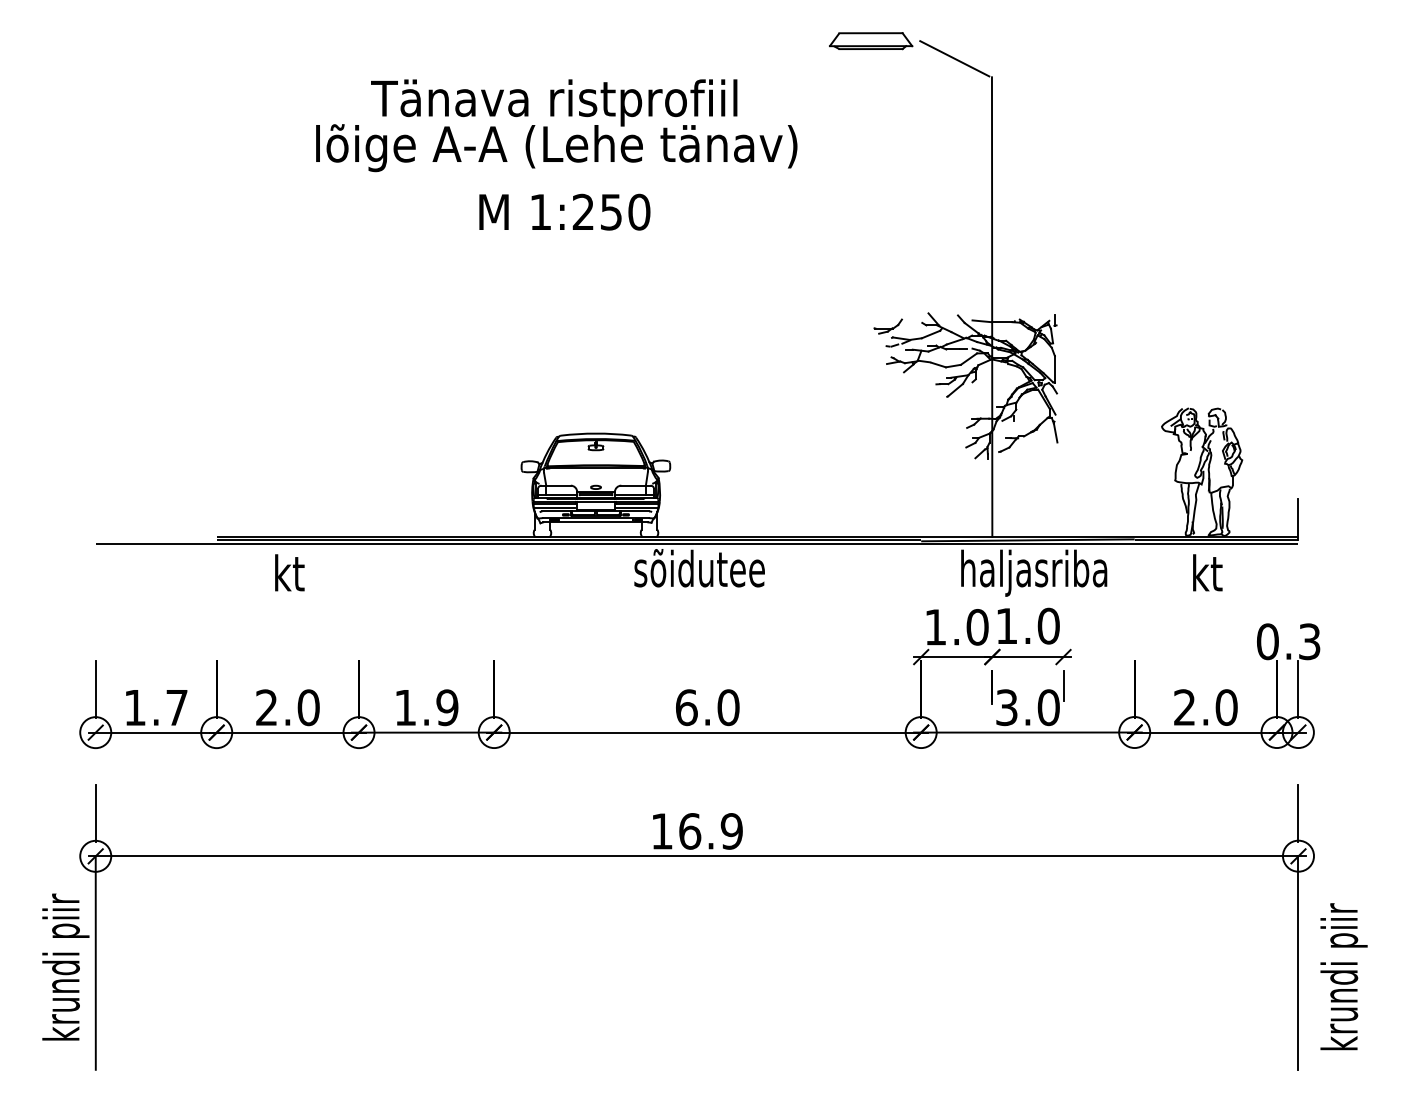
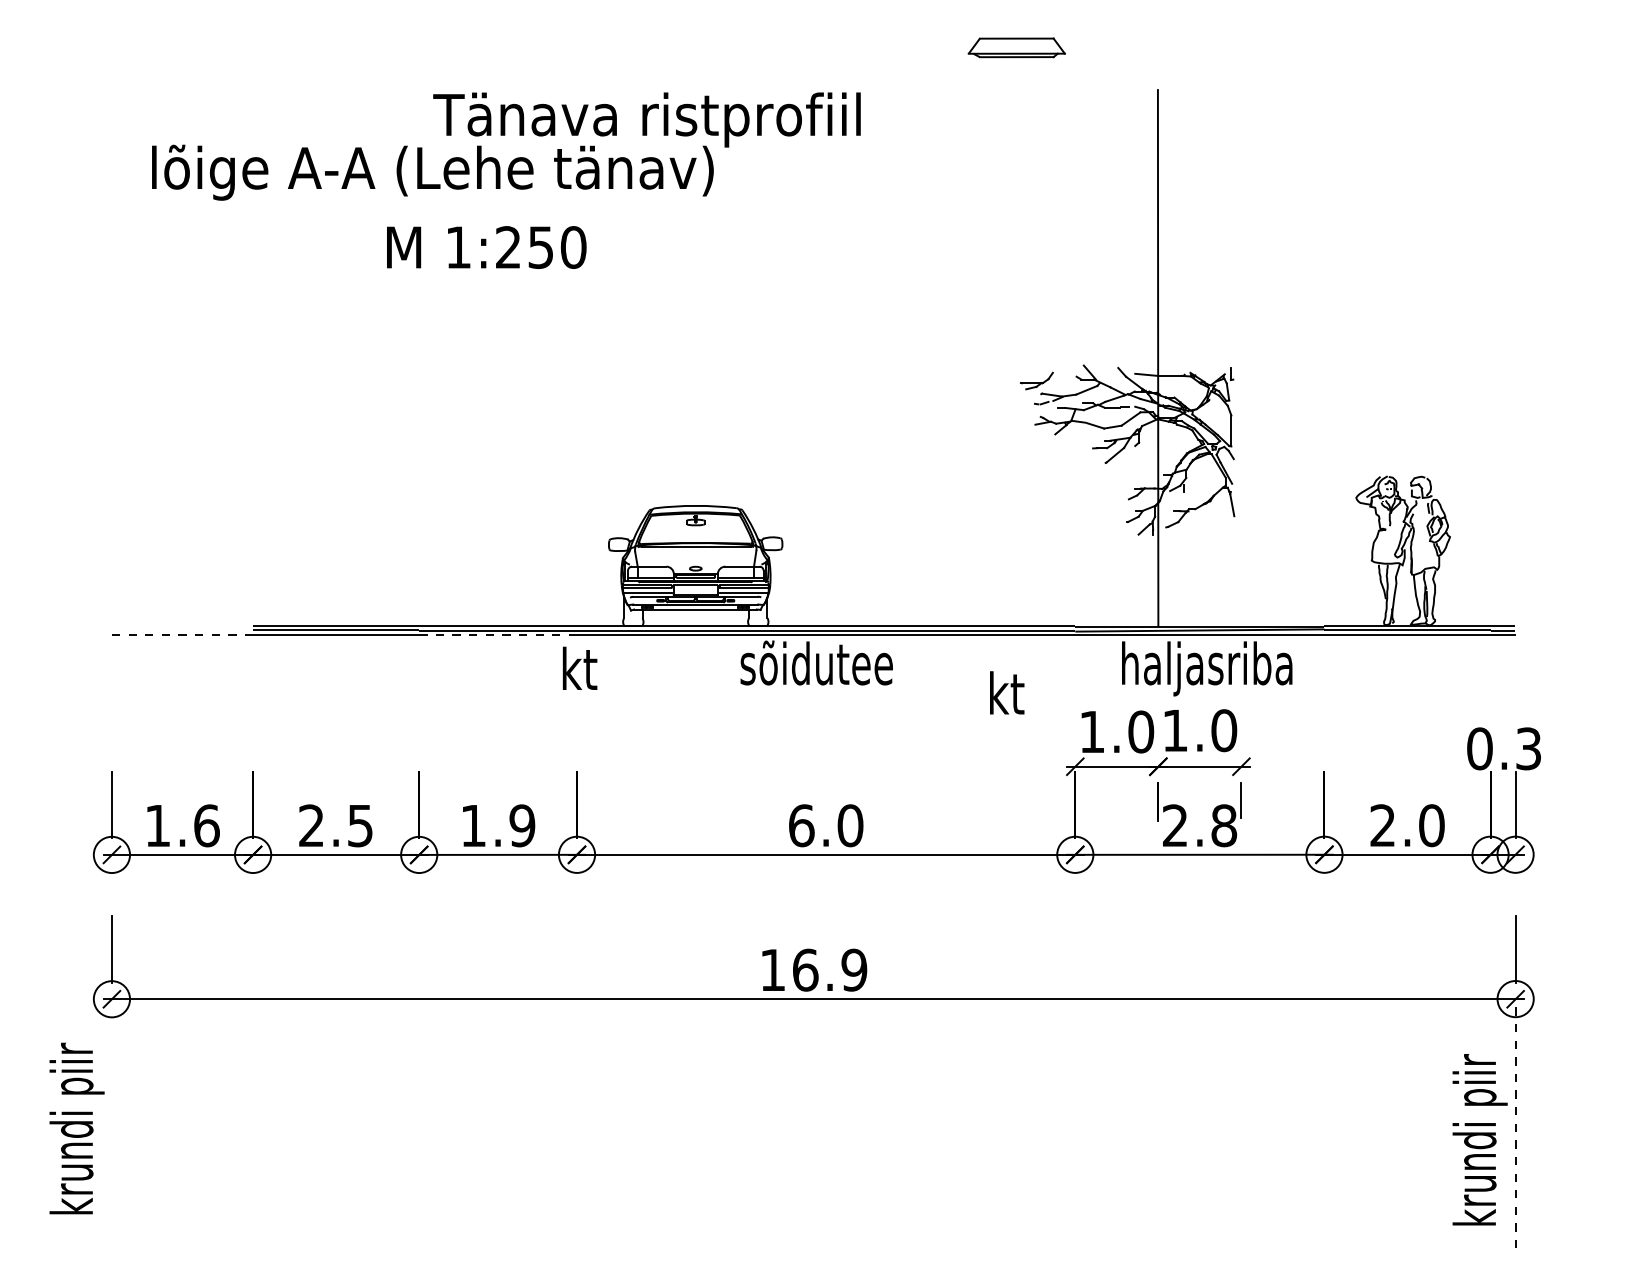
line: (954, 58) -> (1114, 68), removed
text: (556, 148) -> (432, 173), moved
text: (564, 211) -> (486, 246), moved
line: (1298, 519) -> (1515, 606), removed
line: (155, 544) -> (181, 635), solid -> dashed
line: (426, 544) -> (497, 635), solid -> dashed
text: (289, 572) -> (579, 668), moved
text: (1207, 572) -> (1006, 692), moved
text: (177, 707) -> (207, 825), 1.7 -> 1.6
text: (308, 707) -> (360, 825), 2.0 -> 2.5
text: (1027, 707) -> (1199, 825), 3.0 -> 2.8
line: (95, 962) -> (111, 1123), removed
line: (1298, 962) -> (1515, 1123), solid -> dashed
text: (1343, 976) -> (1479, 1139), moved

